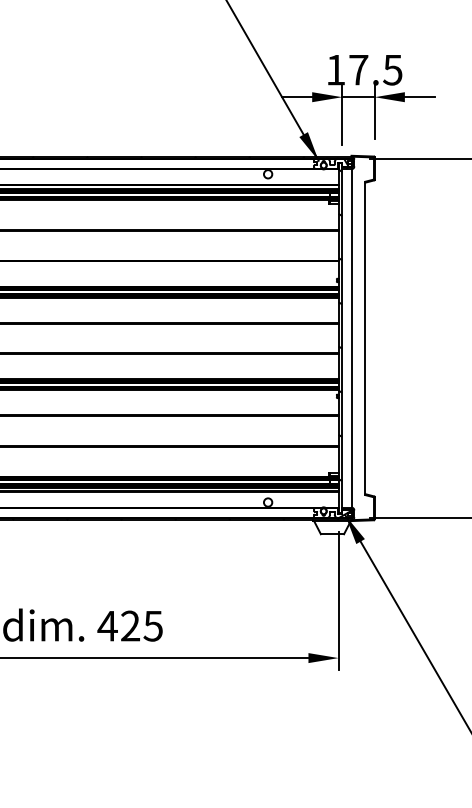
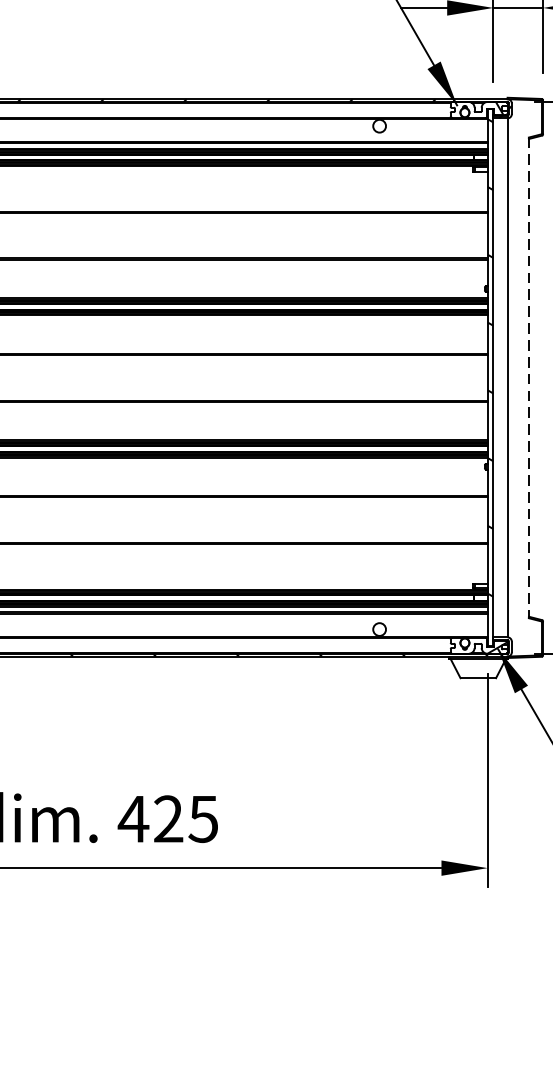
line: (365, 338) -> (528, 378), solid -> dashed

